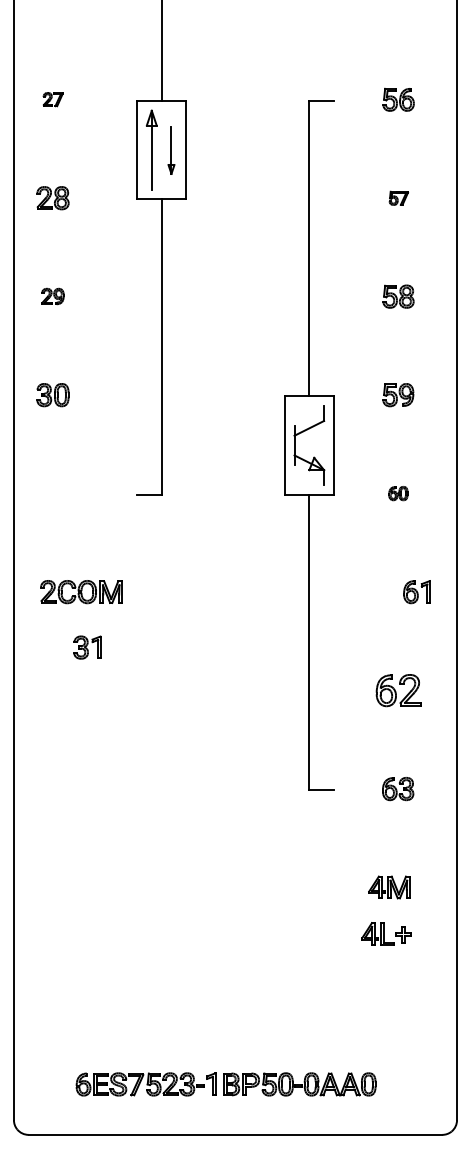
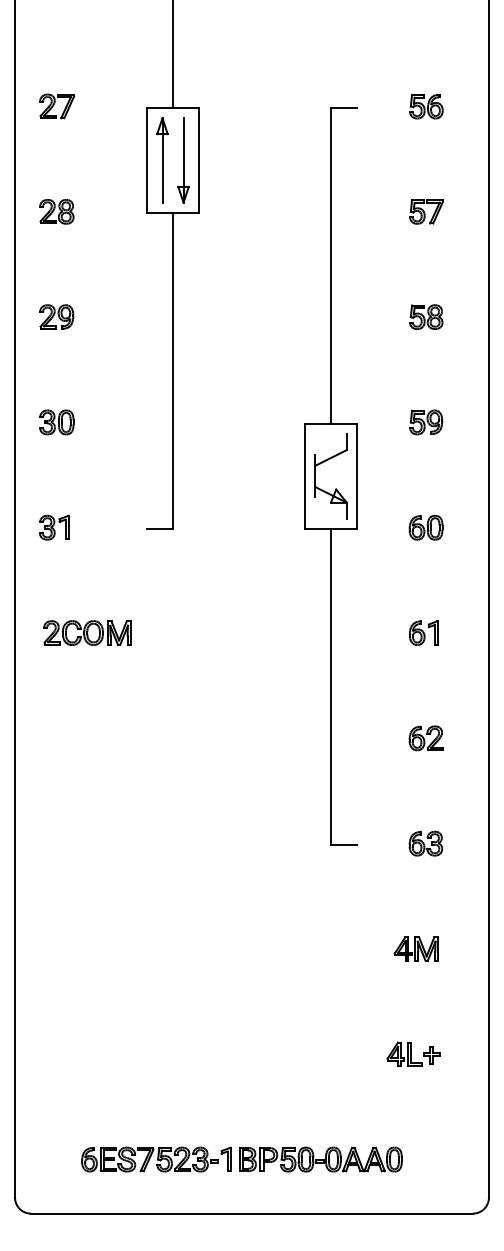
part: (52, 99) -> (56, 106), size x1.67
part: (171, 150) -> (183, 160), size x1.67
part: (398, 198) -> (426, 212), size x1.67
part: (52, 296) -> (56, 316), size x1.43
part: (398, 493) -> (426, 527), size x1.67
part: (416, 592) -> (423, 633), moved
part: (87, 647) -> (54, 527), moved
part: (398, 690) -> (426, 738), size x0.71
part: (386, 933) -> (413, 1053), moved

